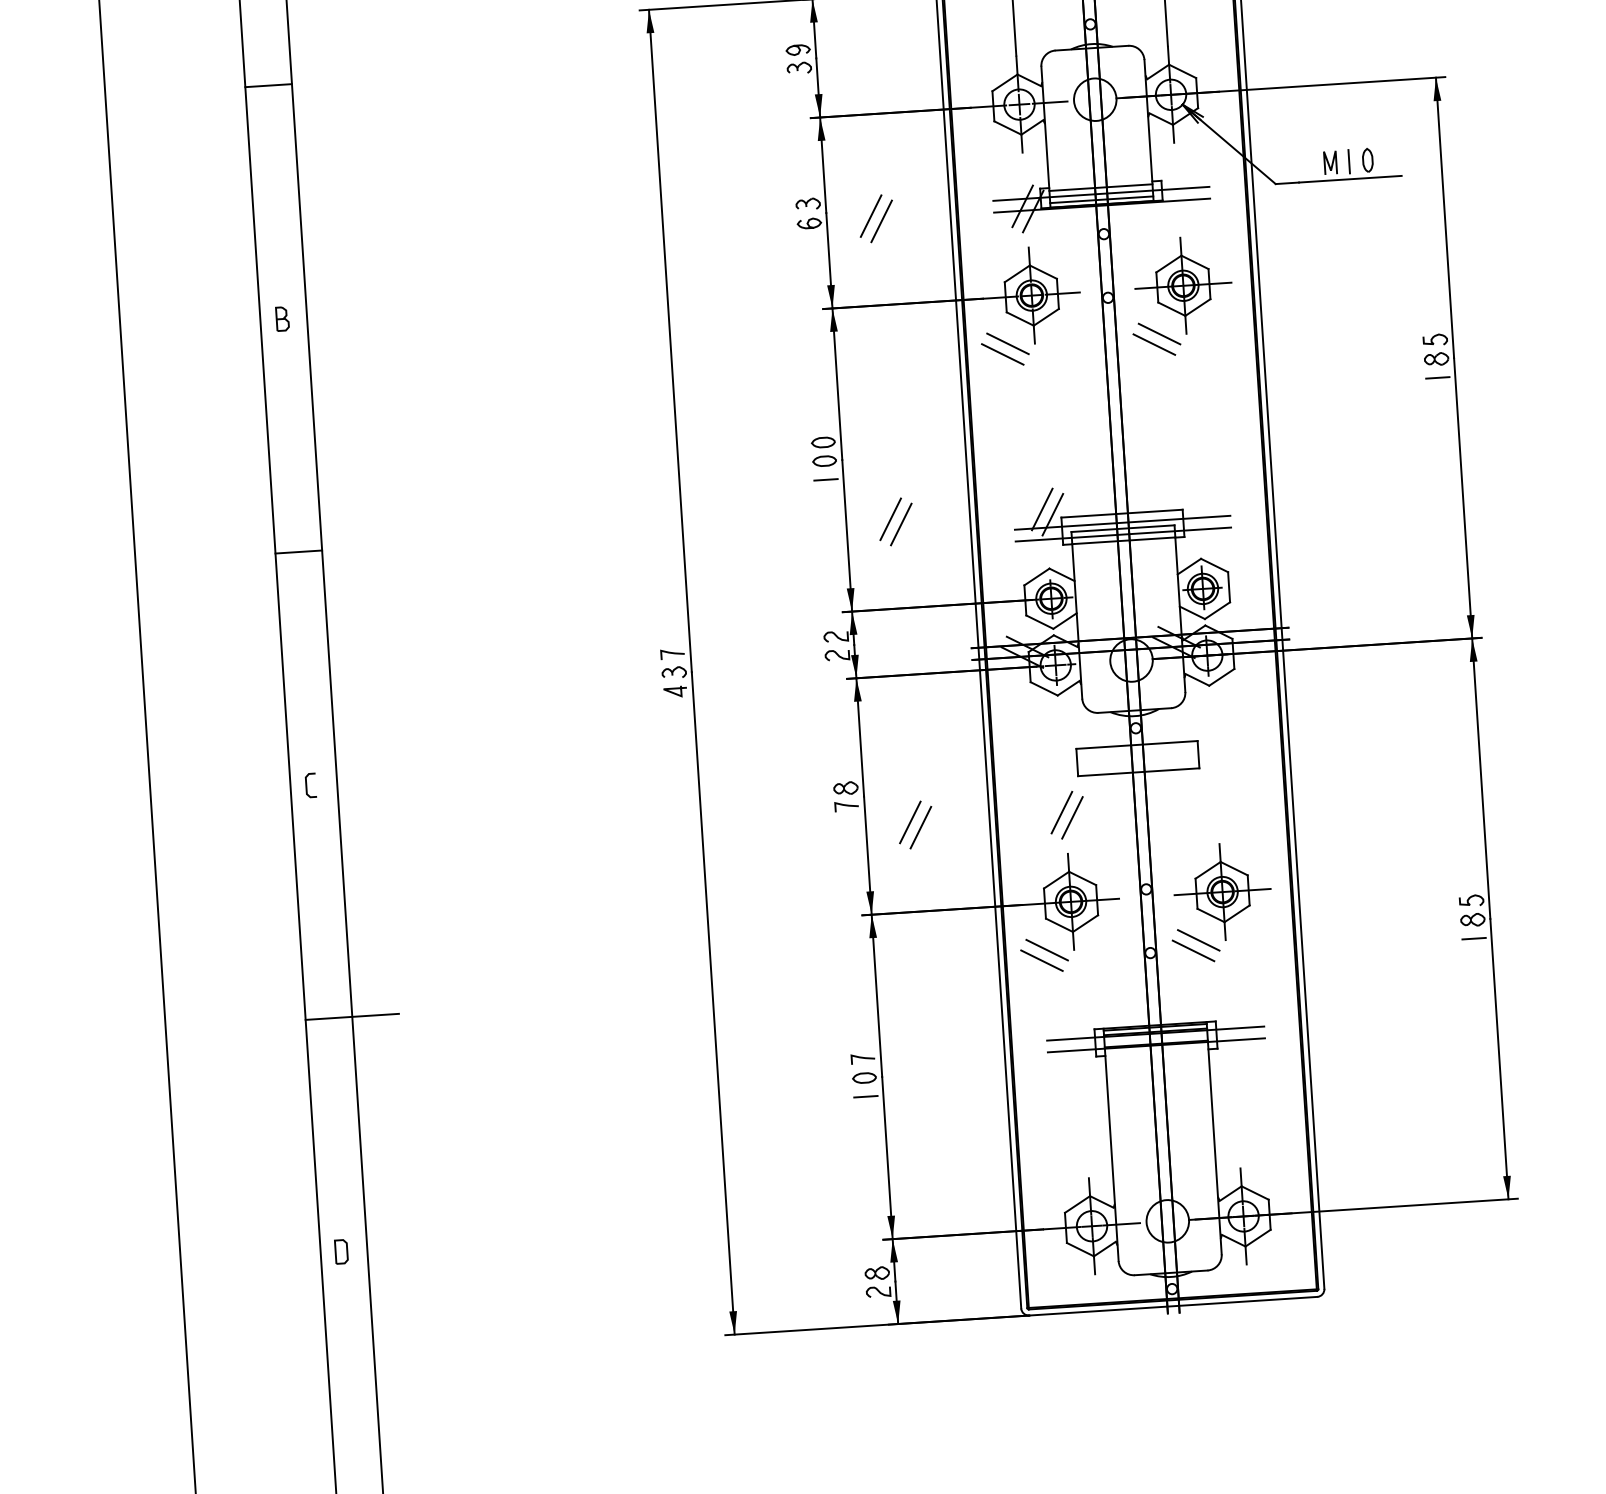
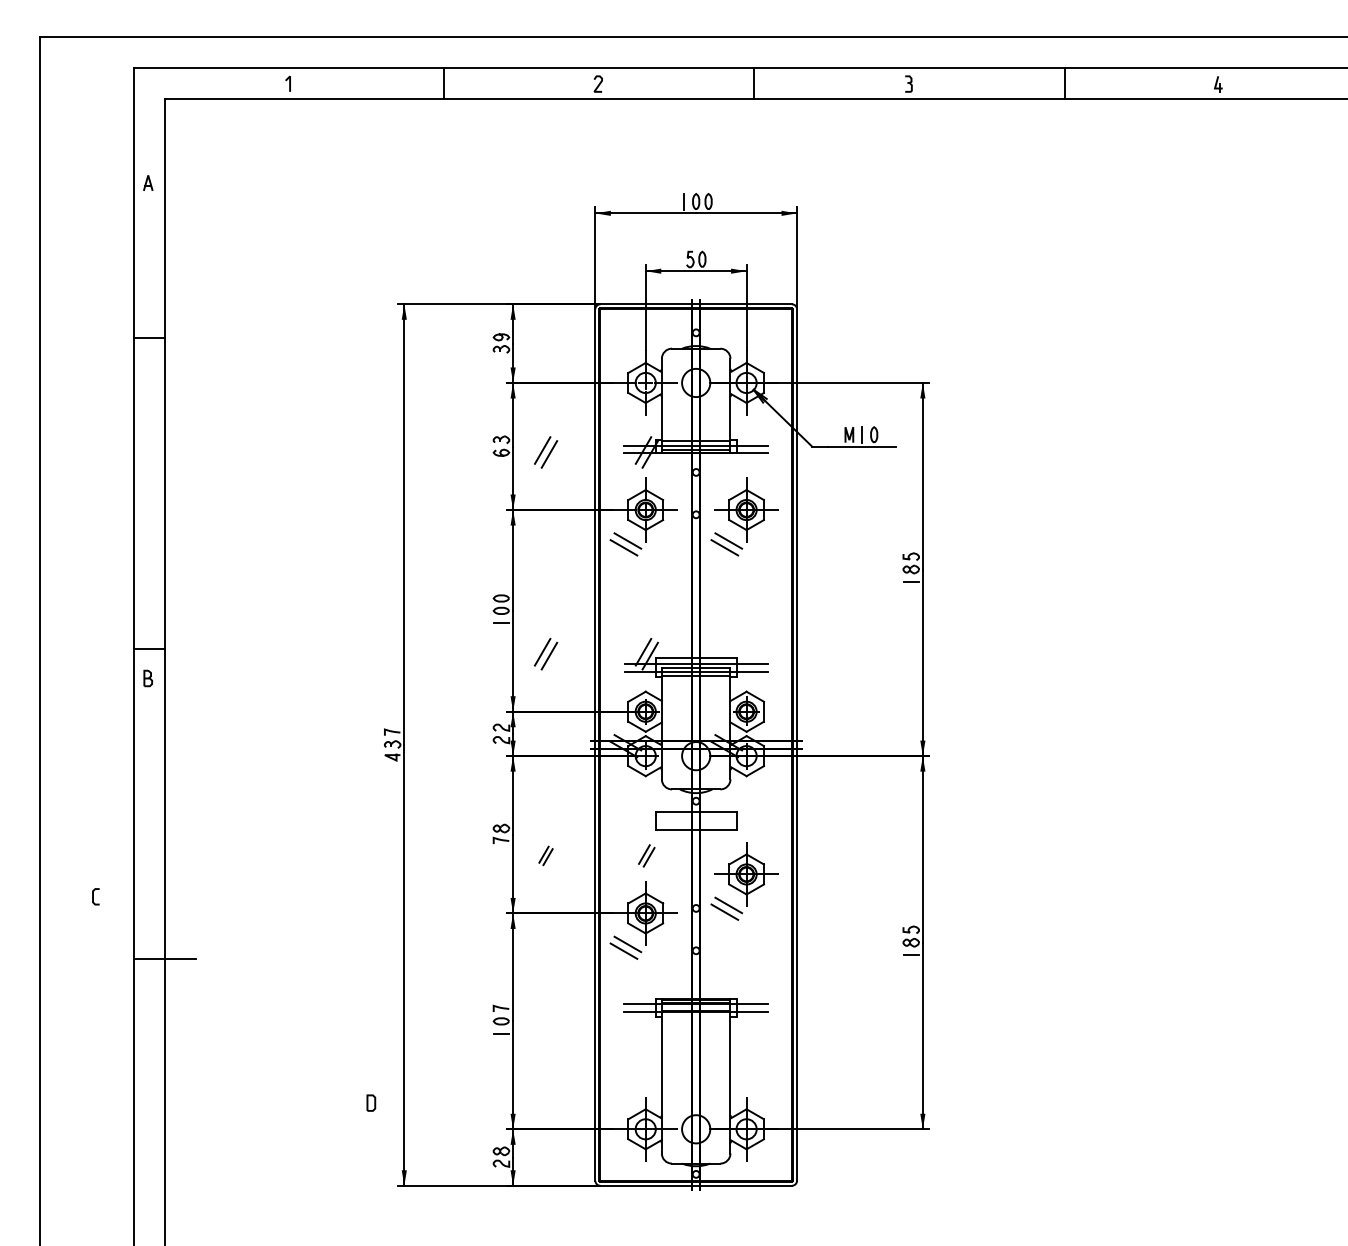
part: (281, 319) -> (147, 678), moved
curve: (307, 785) -> (93, 896), moved
part: (1066, 814) -> (646, 855), size x0.7
part: (914, 824) -> (545, 855), size x0.6
part: (1220, 902) -> (744, 881), moved
part: (341, 1250) -> (371, 1102), moved

